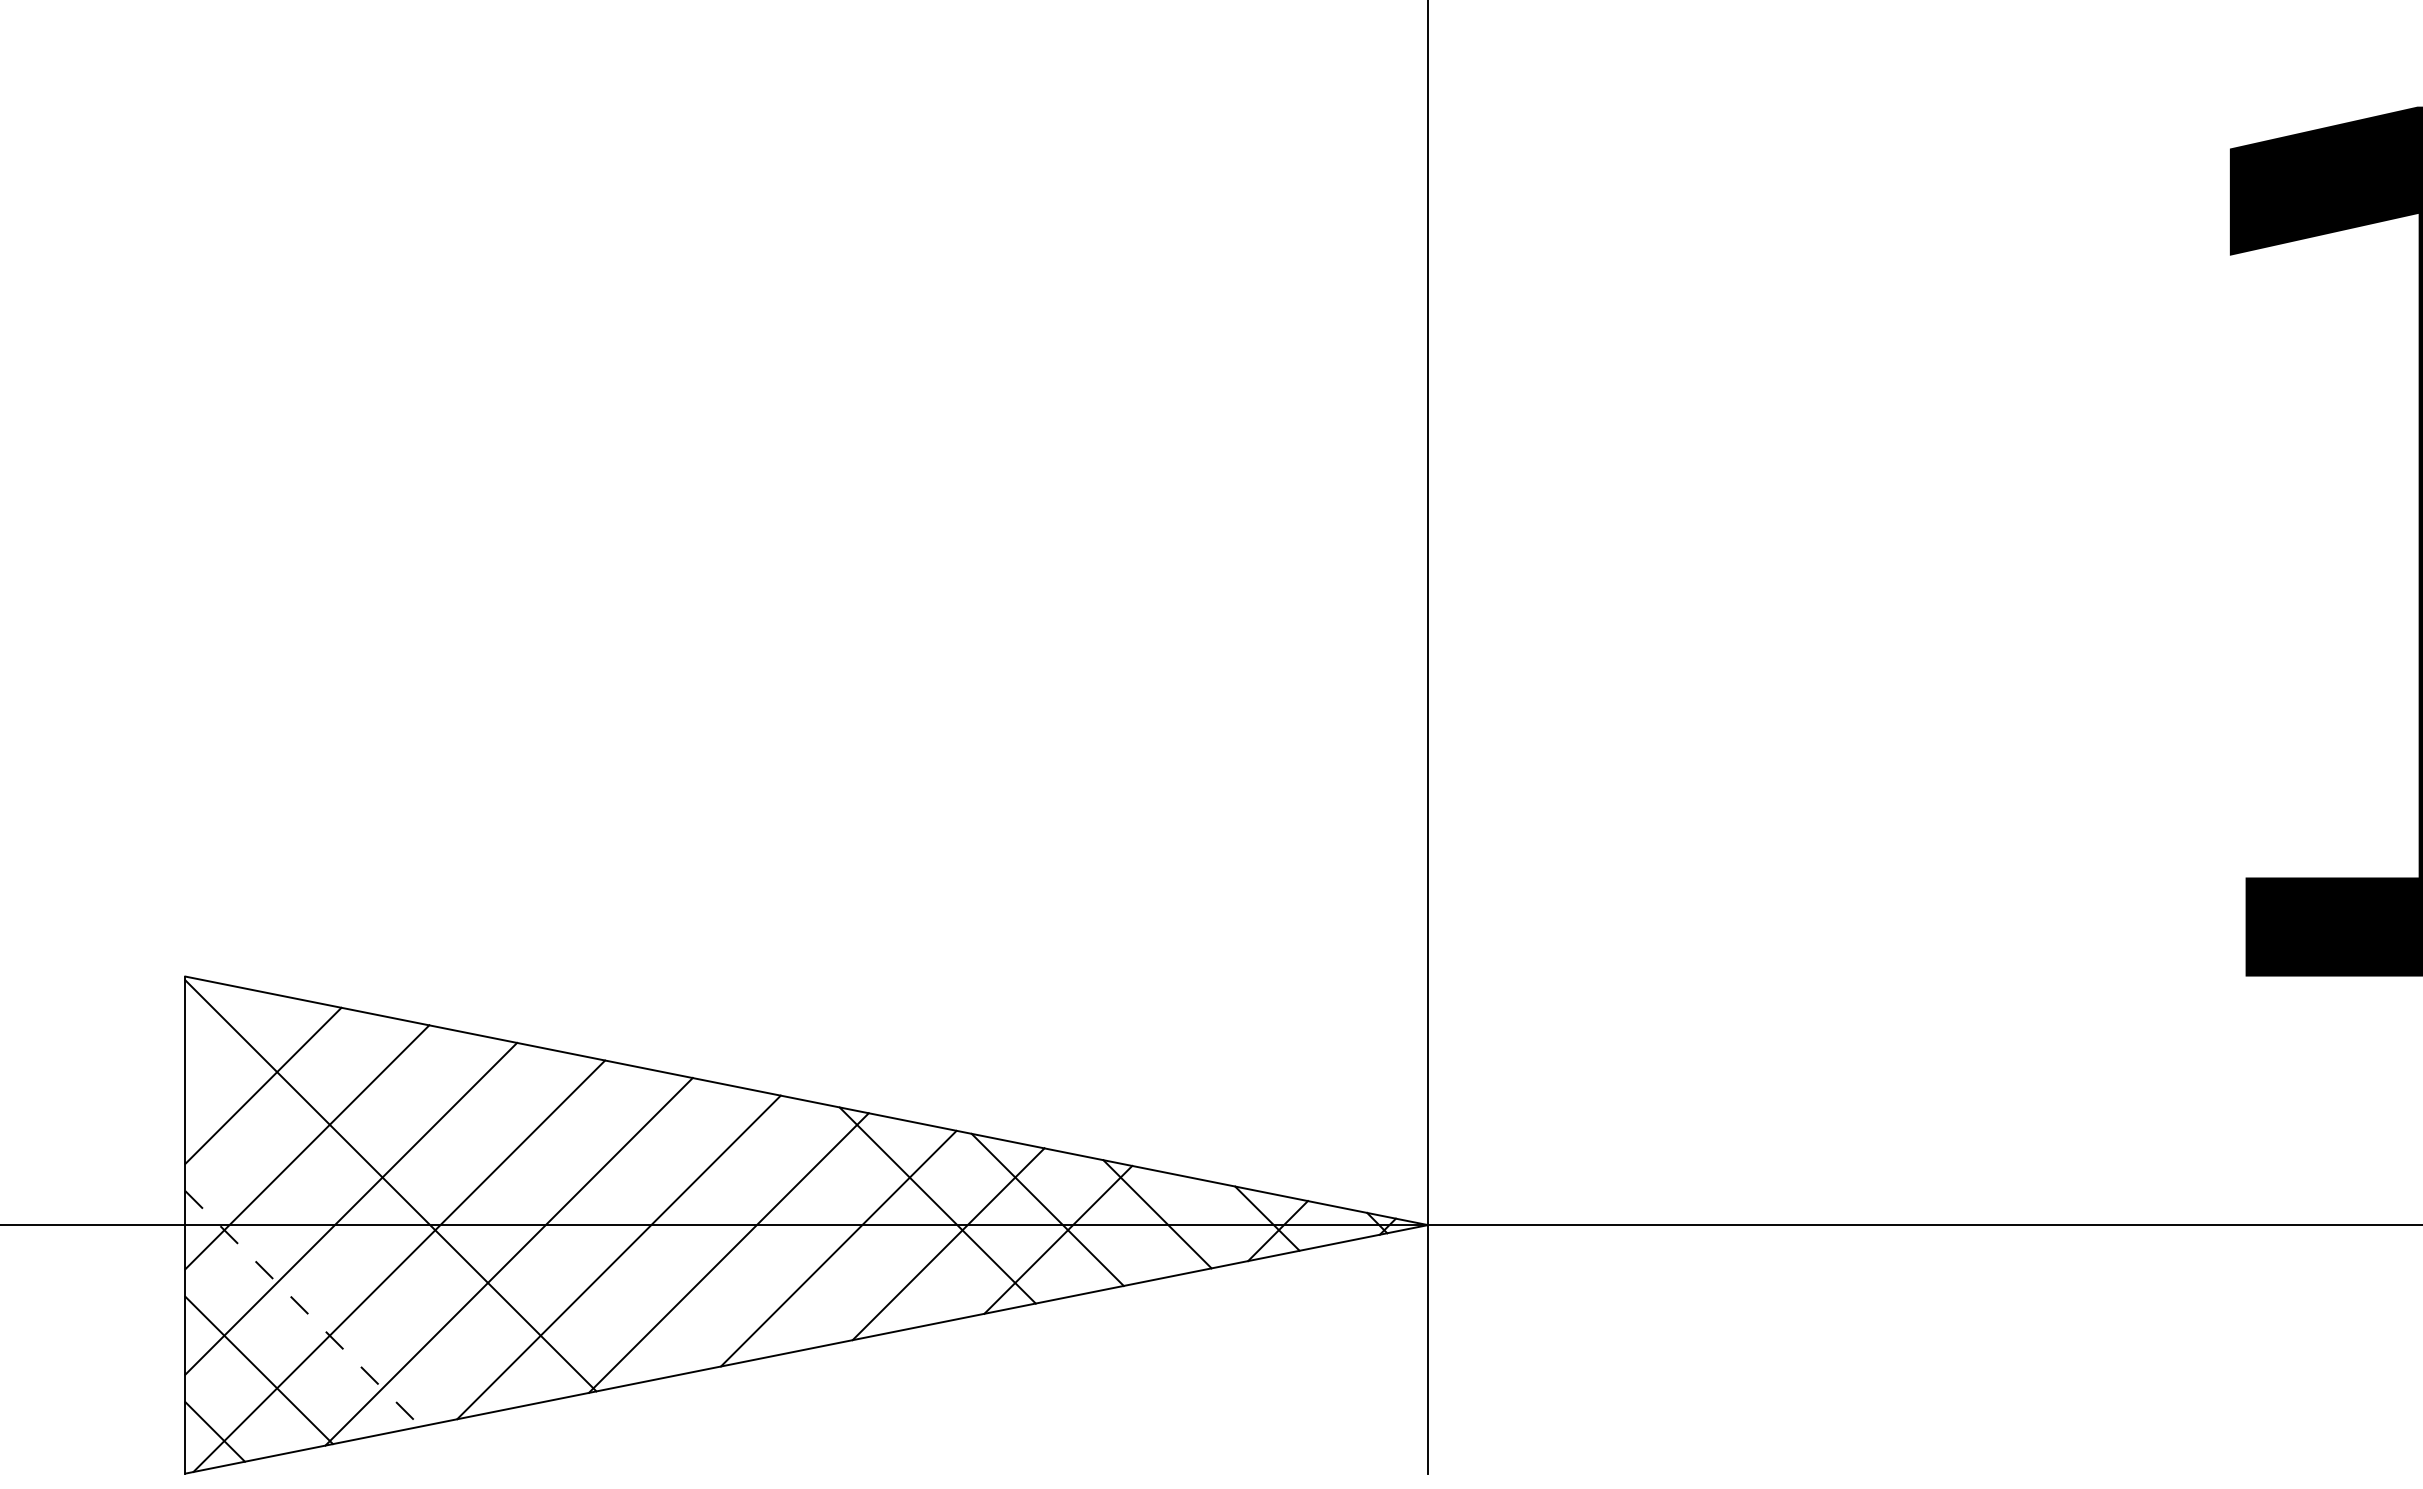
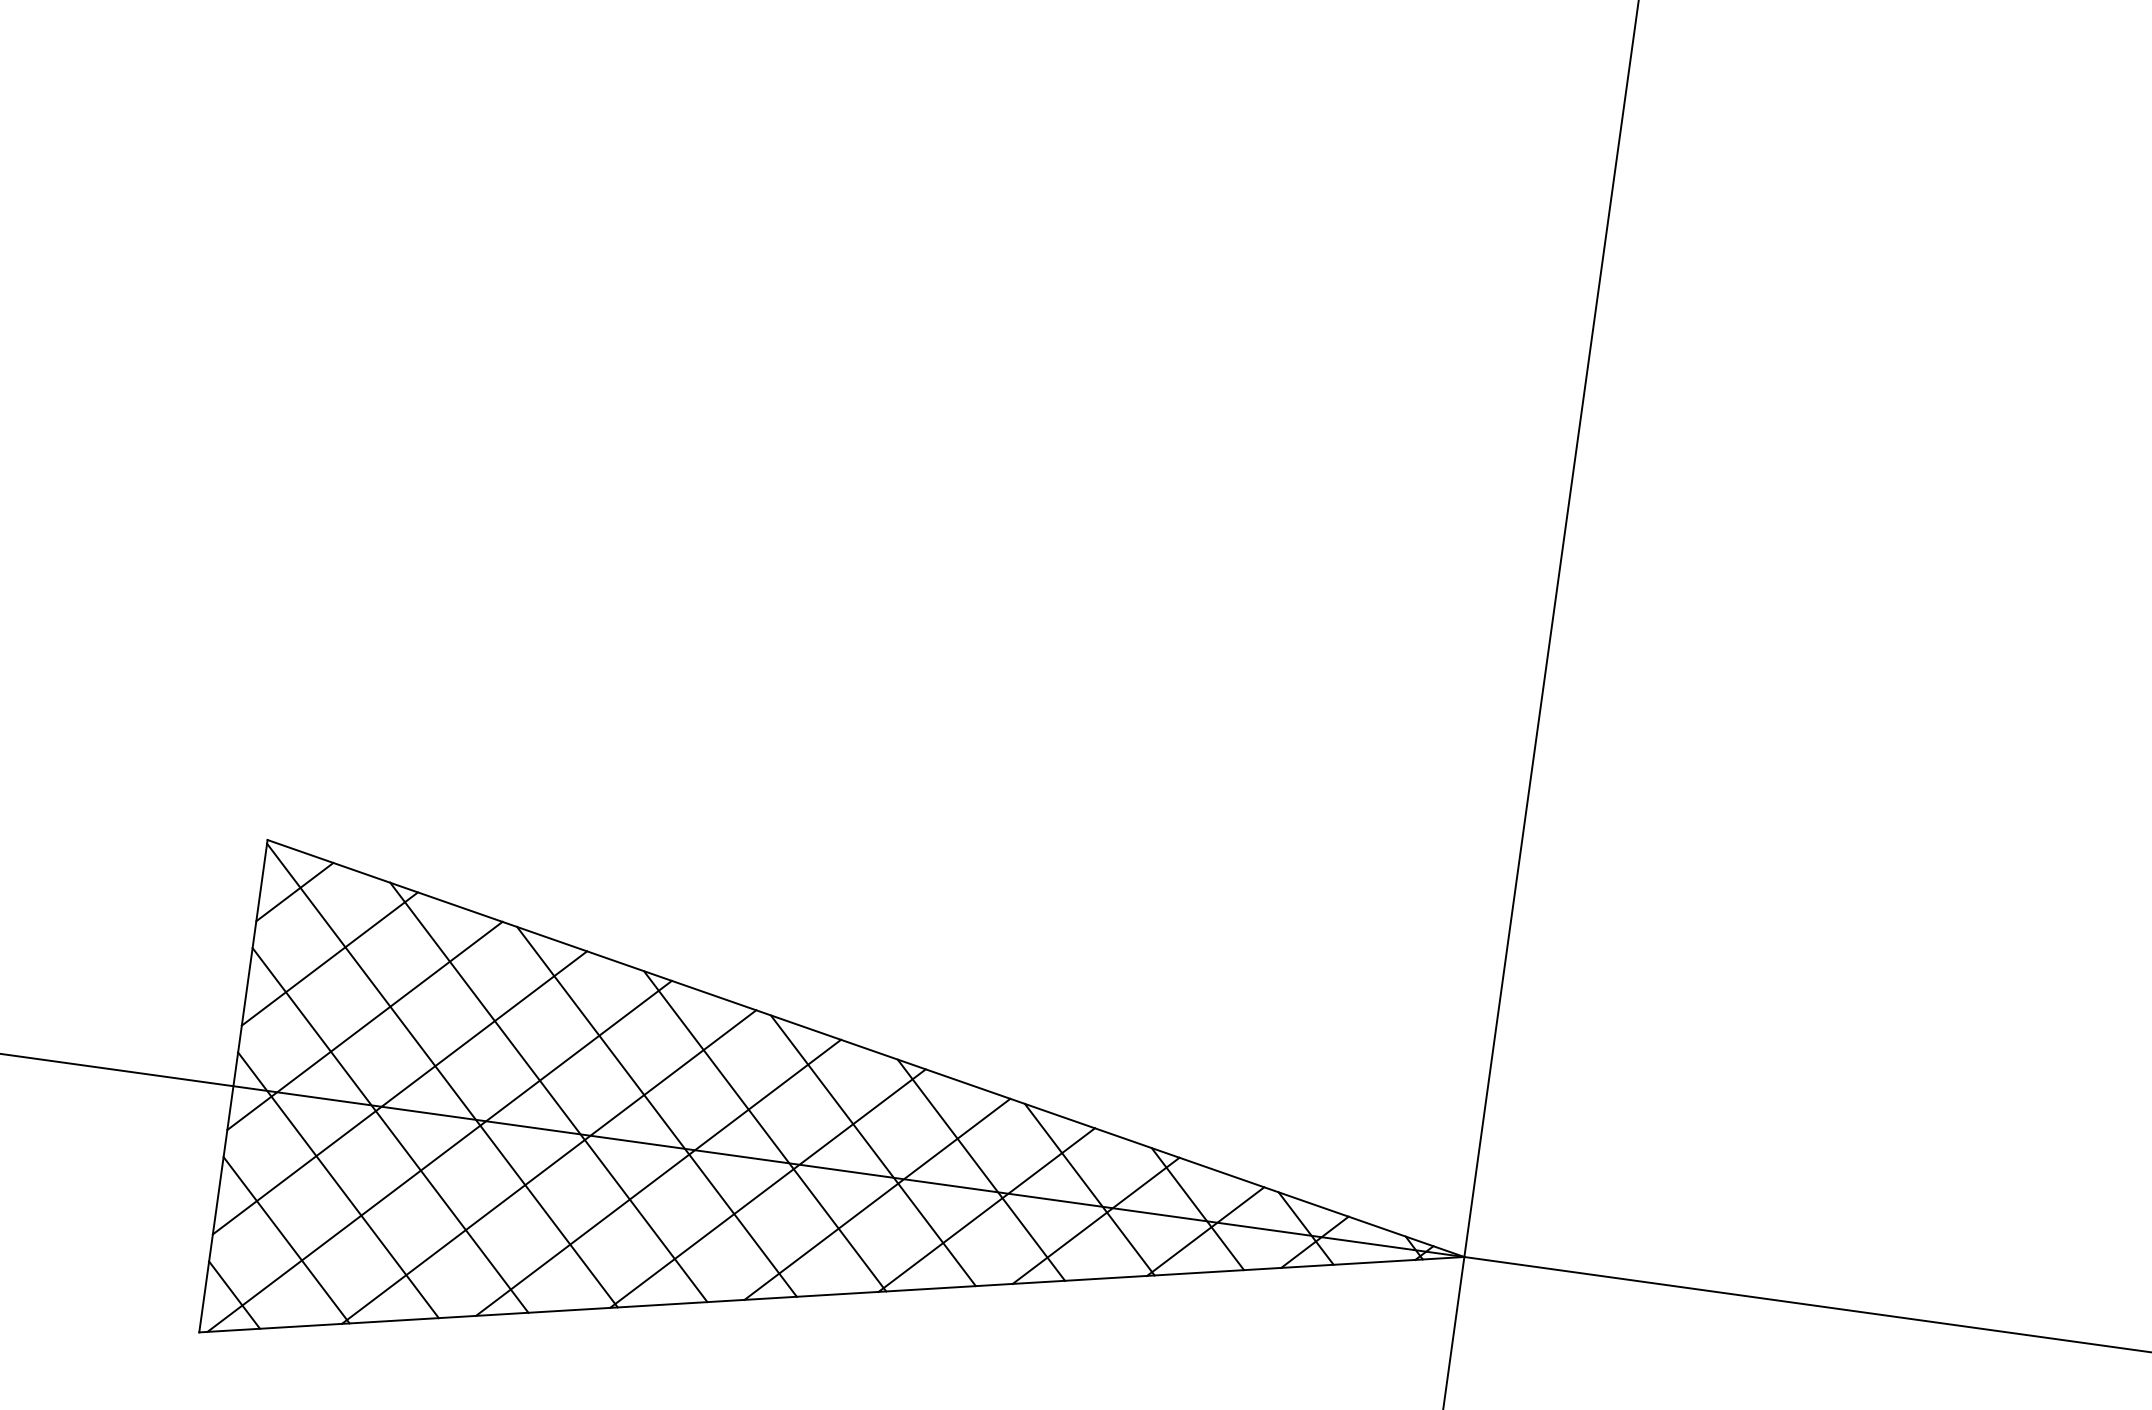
line: (219, 1024) -> (294, 892), added
line: (498, 1187) -> (548, 1092), added
line: (608, 1192) -> (657, 1112), added
line: (718, 1196) -> (765, 1131), added
line: (828, 1201) -> (873, 1151), added
line: (1168, 1235) -> (1205, 1231), added
line: (346, 1247) -> (390, 1130), added
line: (303, 1308) -> (339, 1185), dashed -> solid

